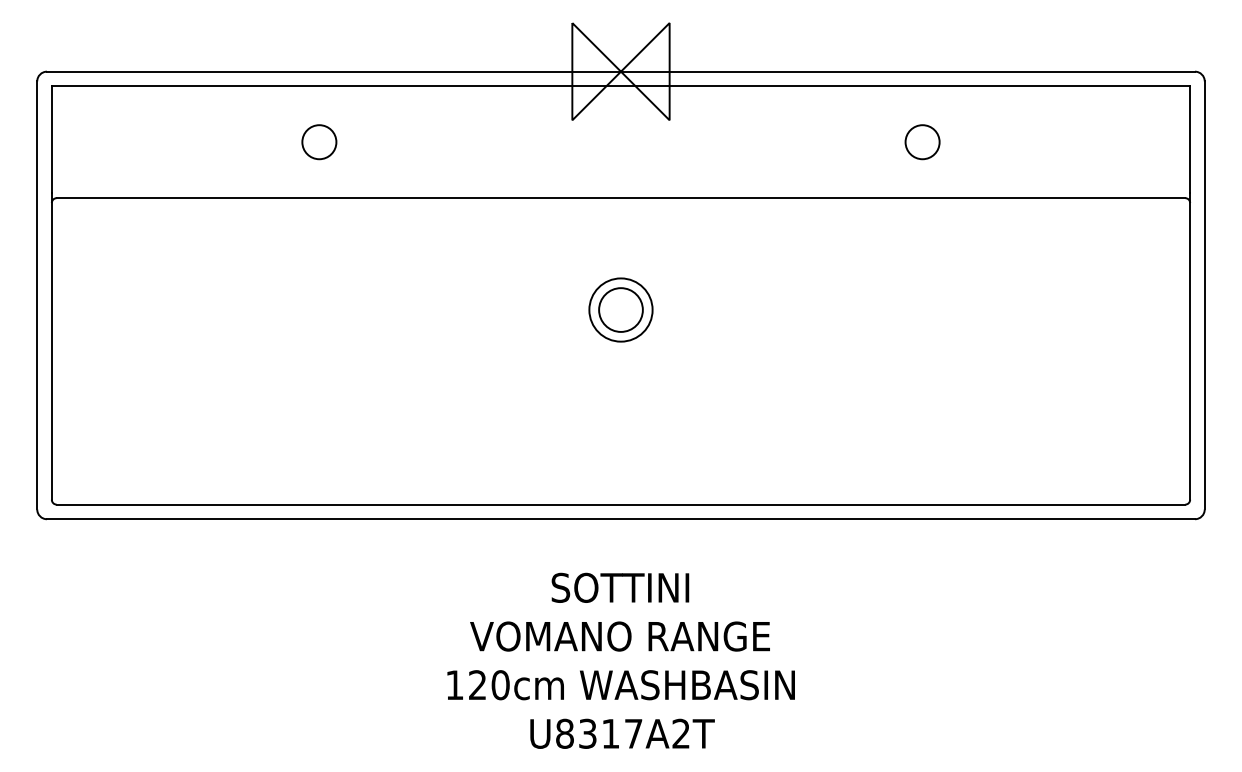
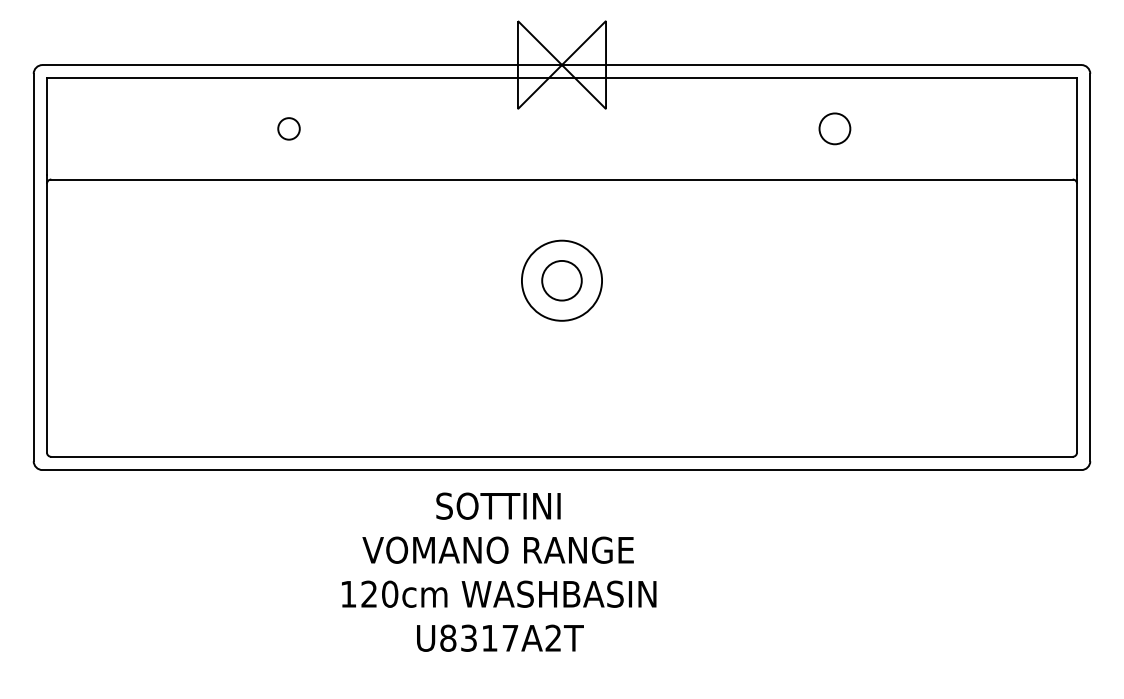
circle: (318, 141) -> (288, 128), size x0.7
circle: (620, 309) -> (561, 280), size x1.4
text: (621, 660) -> (499, 571), moved

